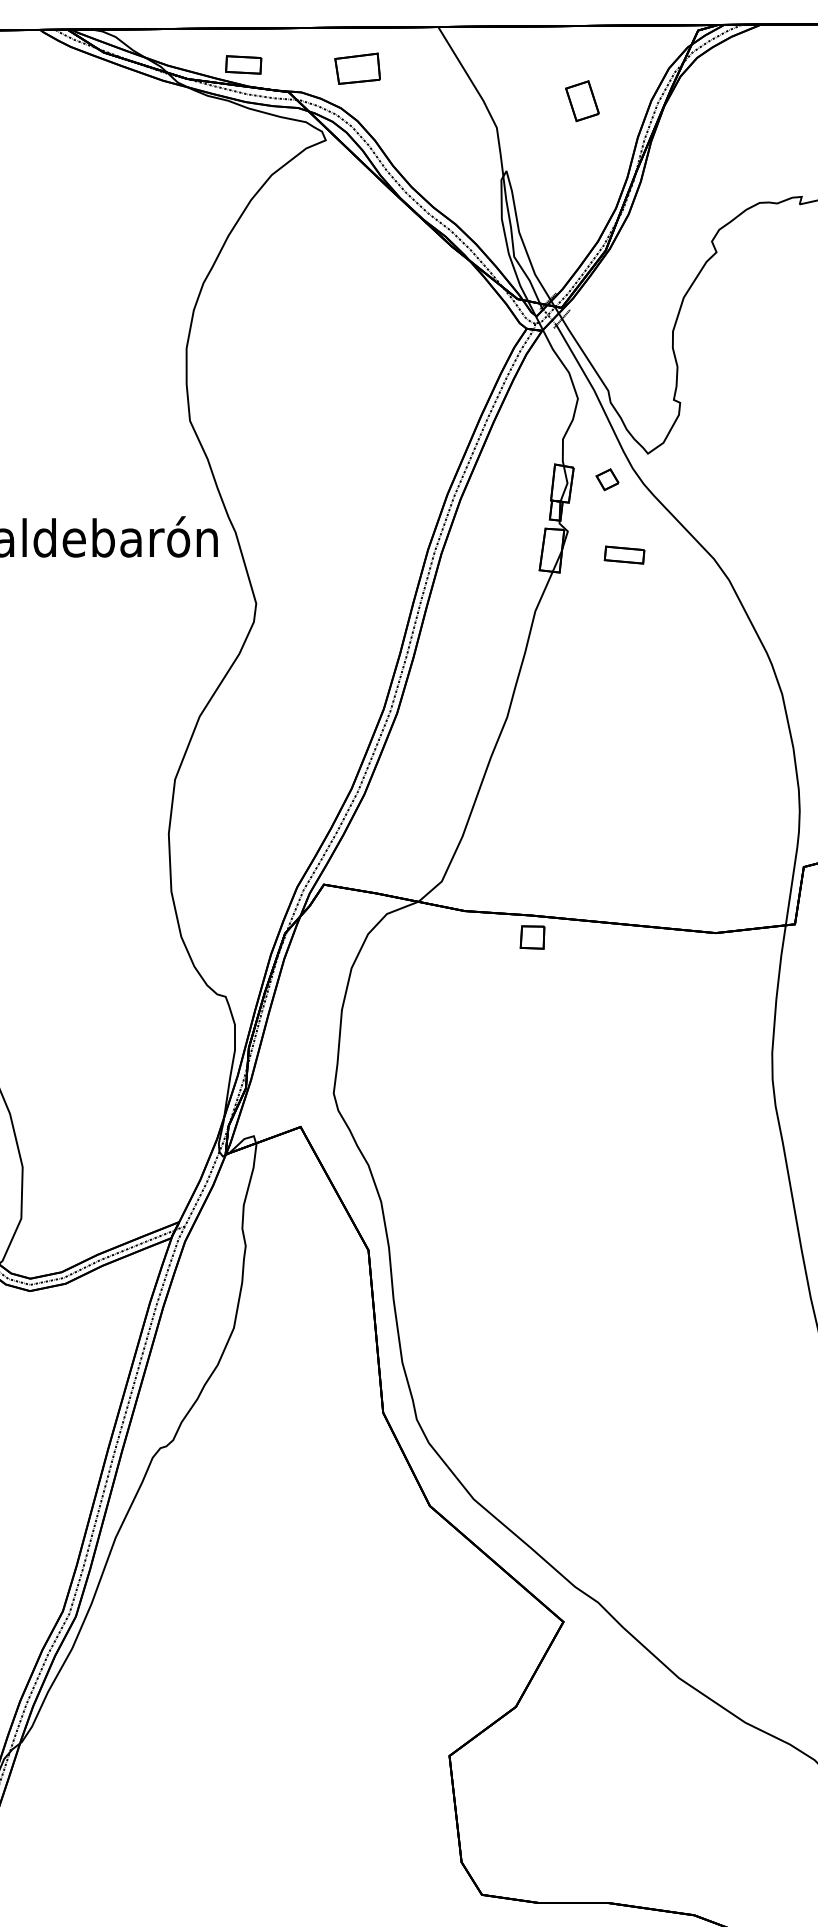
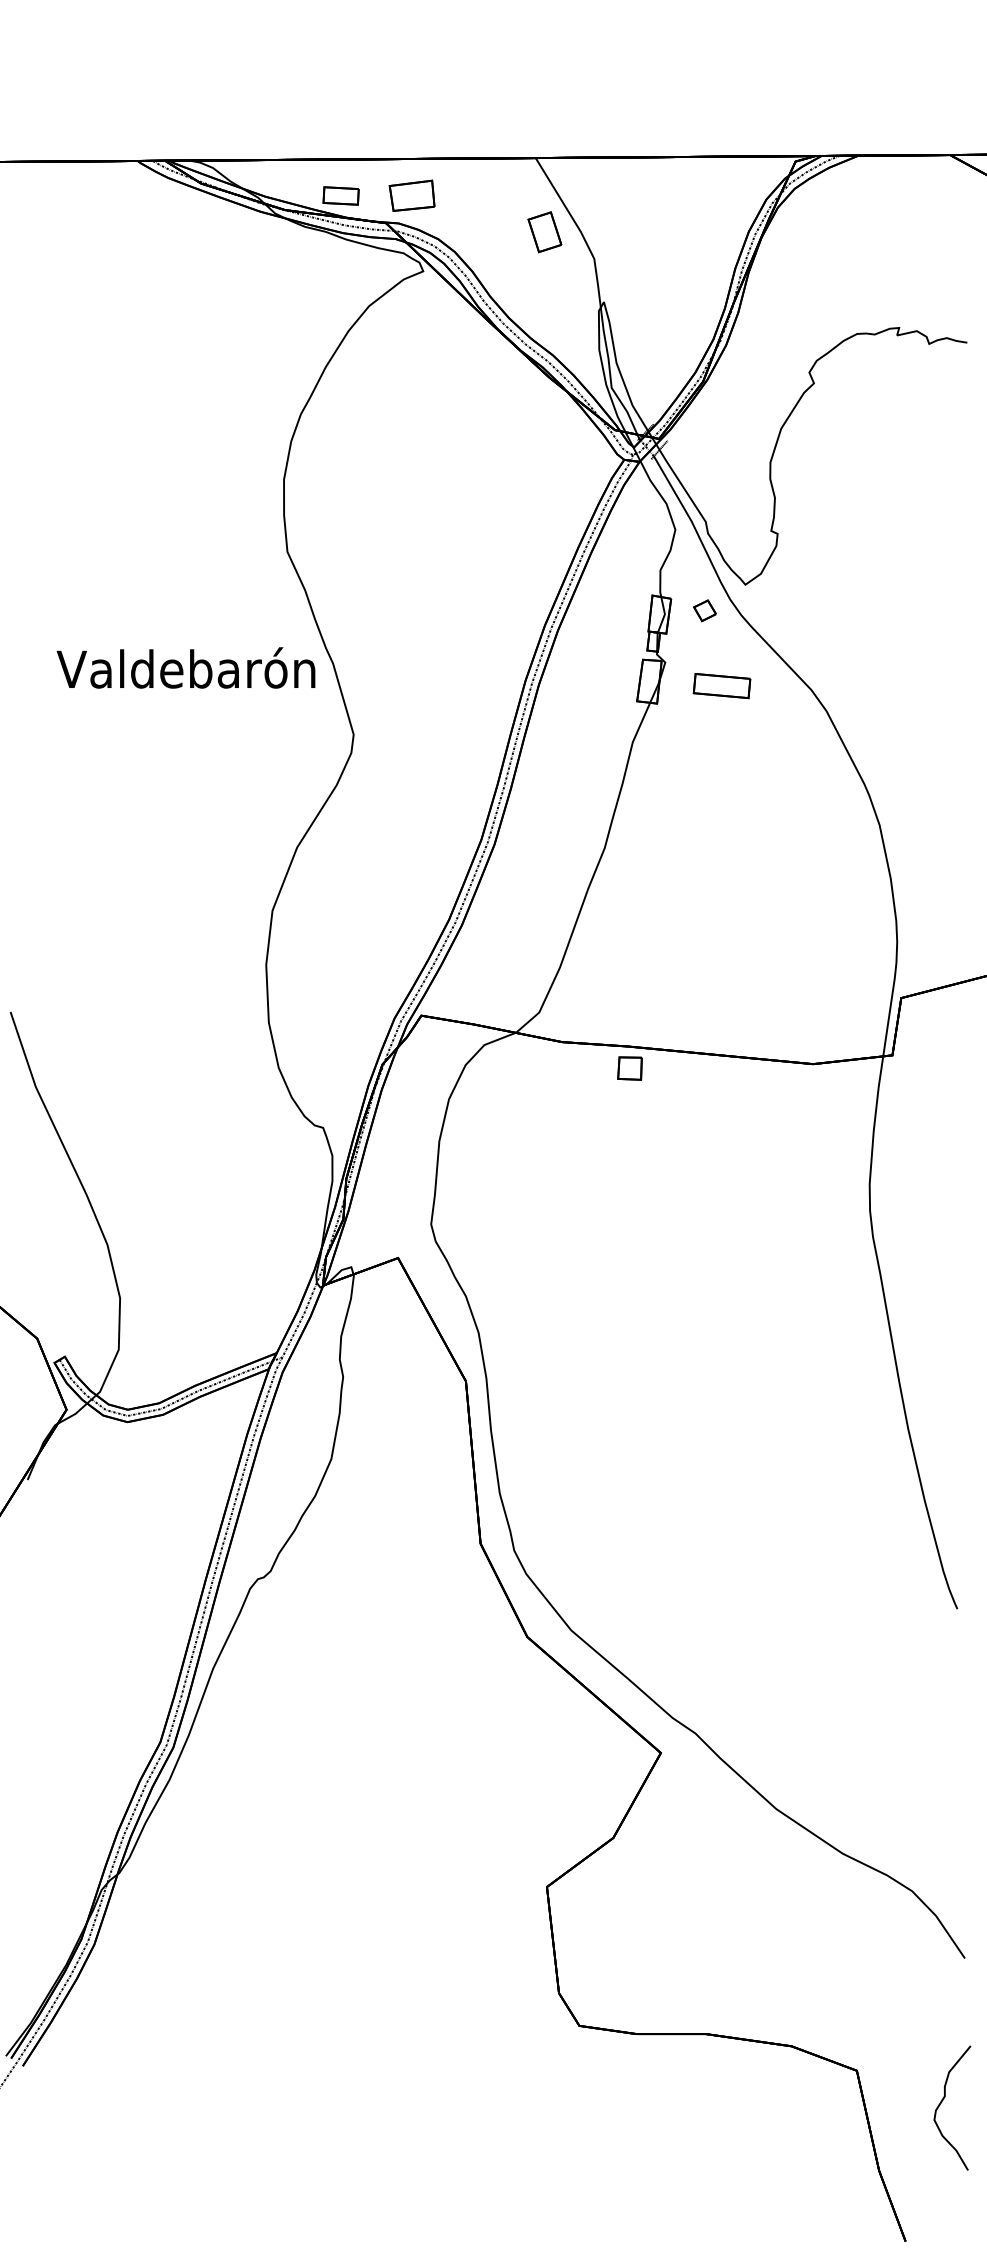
part: (357, 68) -> (411, 195), moved
part: (582, 101) -> (544, 232), moved
part: (624, 555) -> (721, 686), size x1.43

